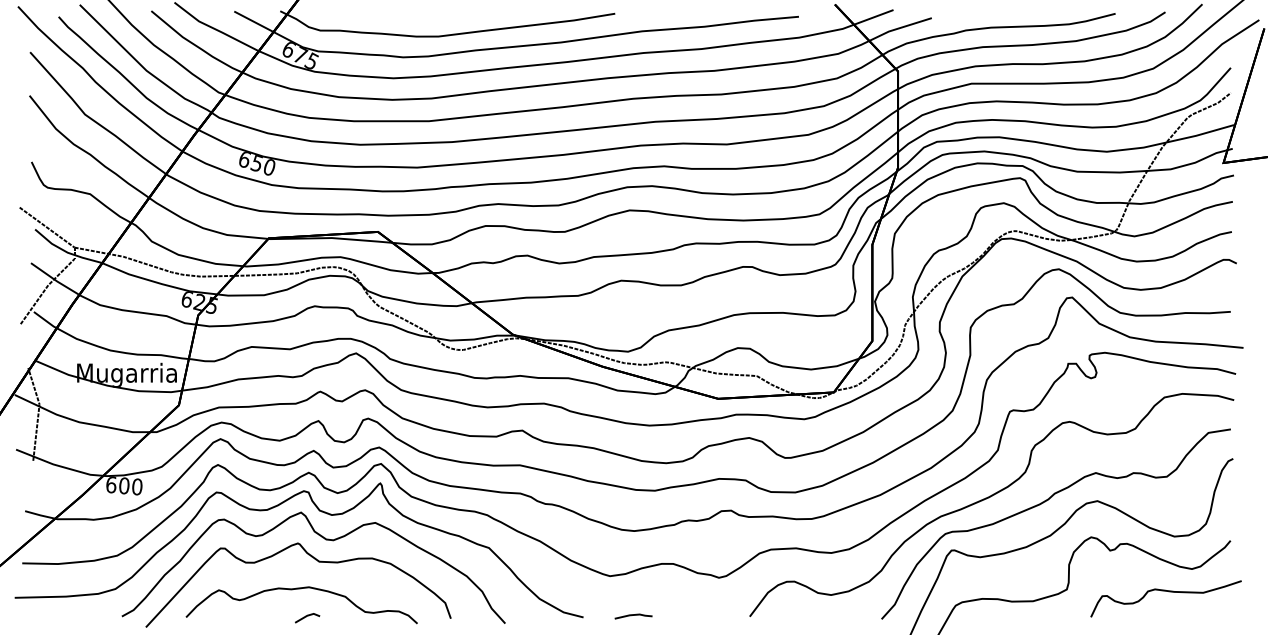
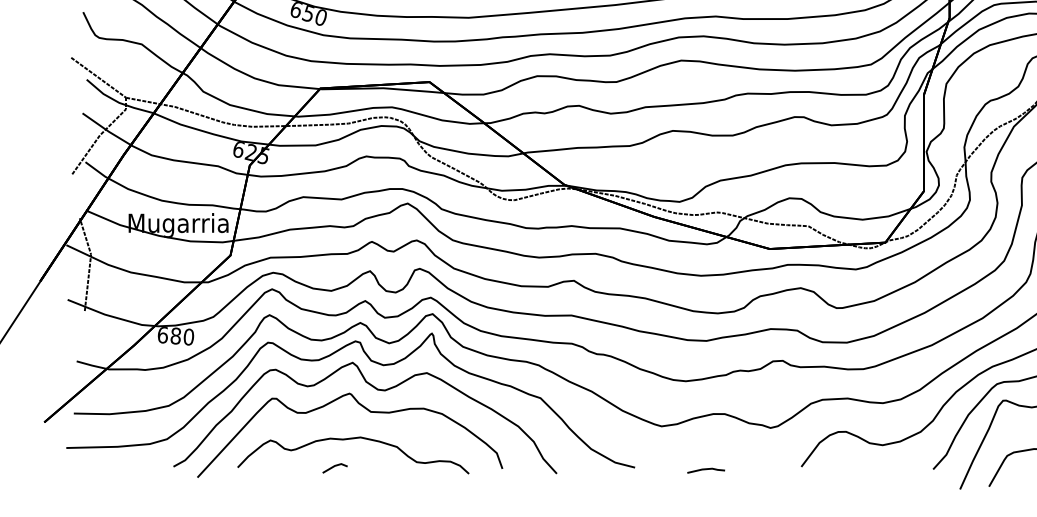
text: (124, 485) -> (176, 335), 600 -> 680
line: (633, 615) -> (706, 469), moved
line: (306, 617) -> (334, 467), moved

